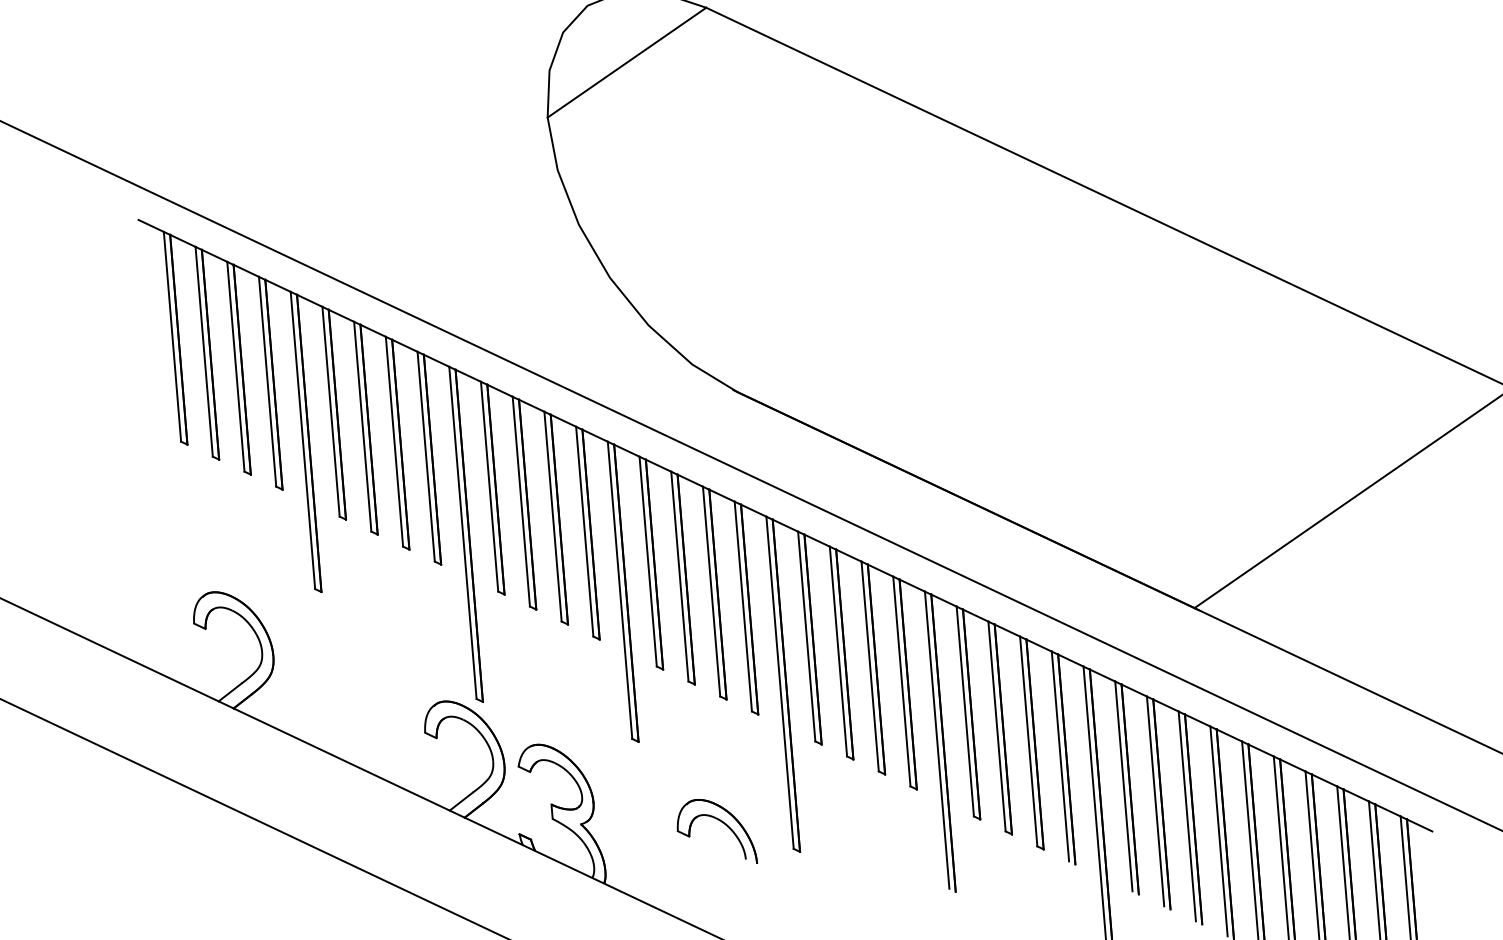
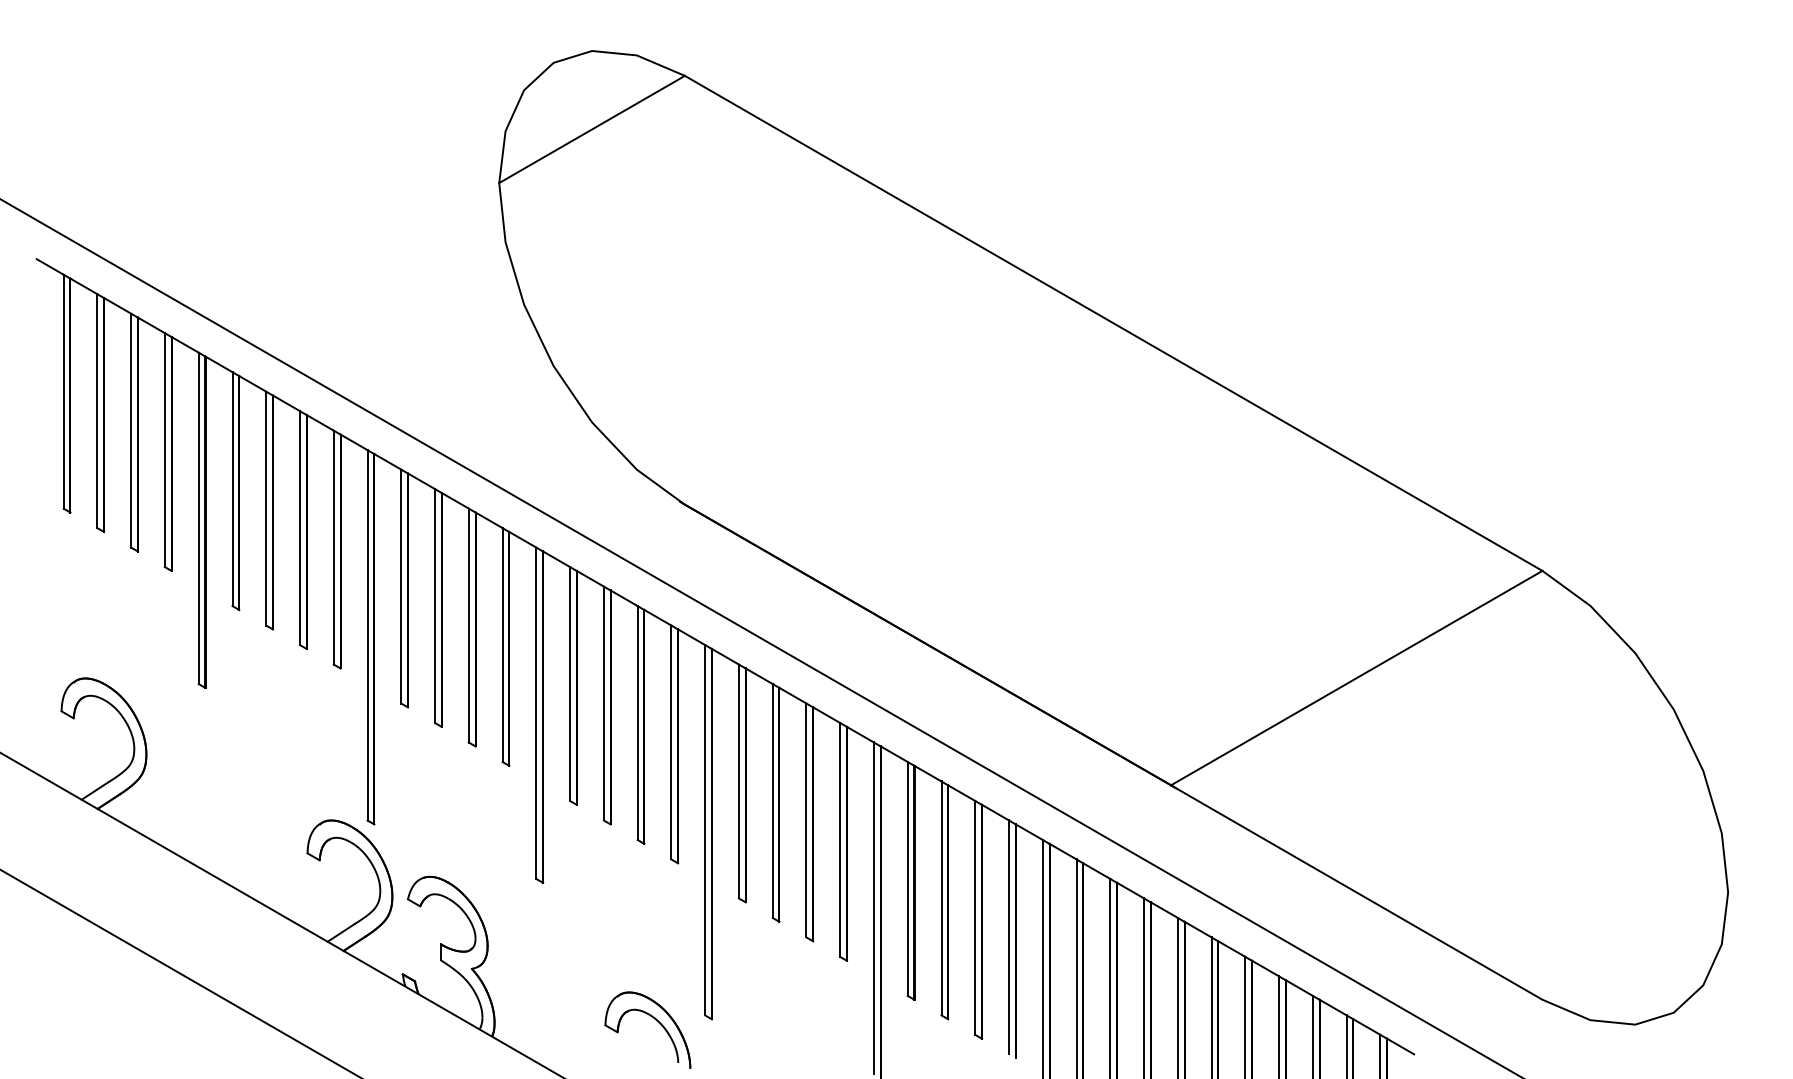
part: (722, 823) -> (655, 1020), moved

